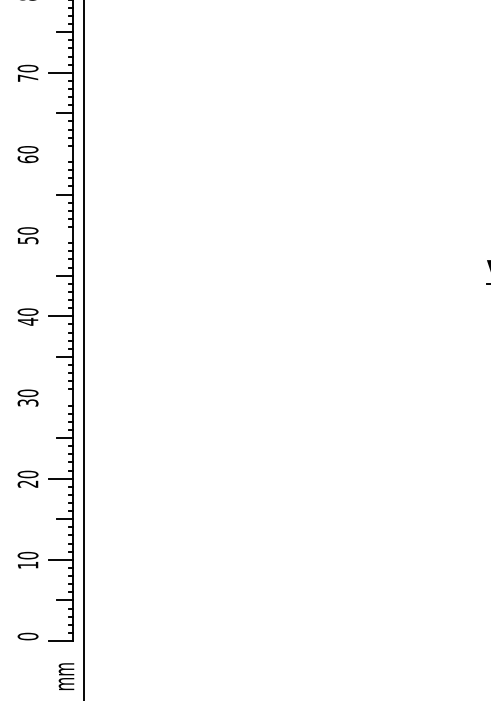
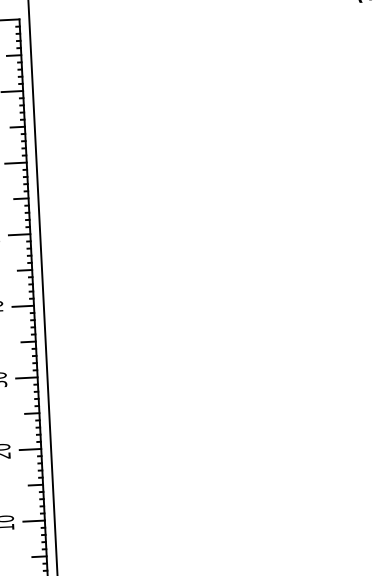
line: (60, 153) -> (15, 162), added
line: (60, 235) -> (19, 235), added
line: (60, 397) -> (26, 377), added

